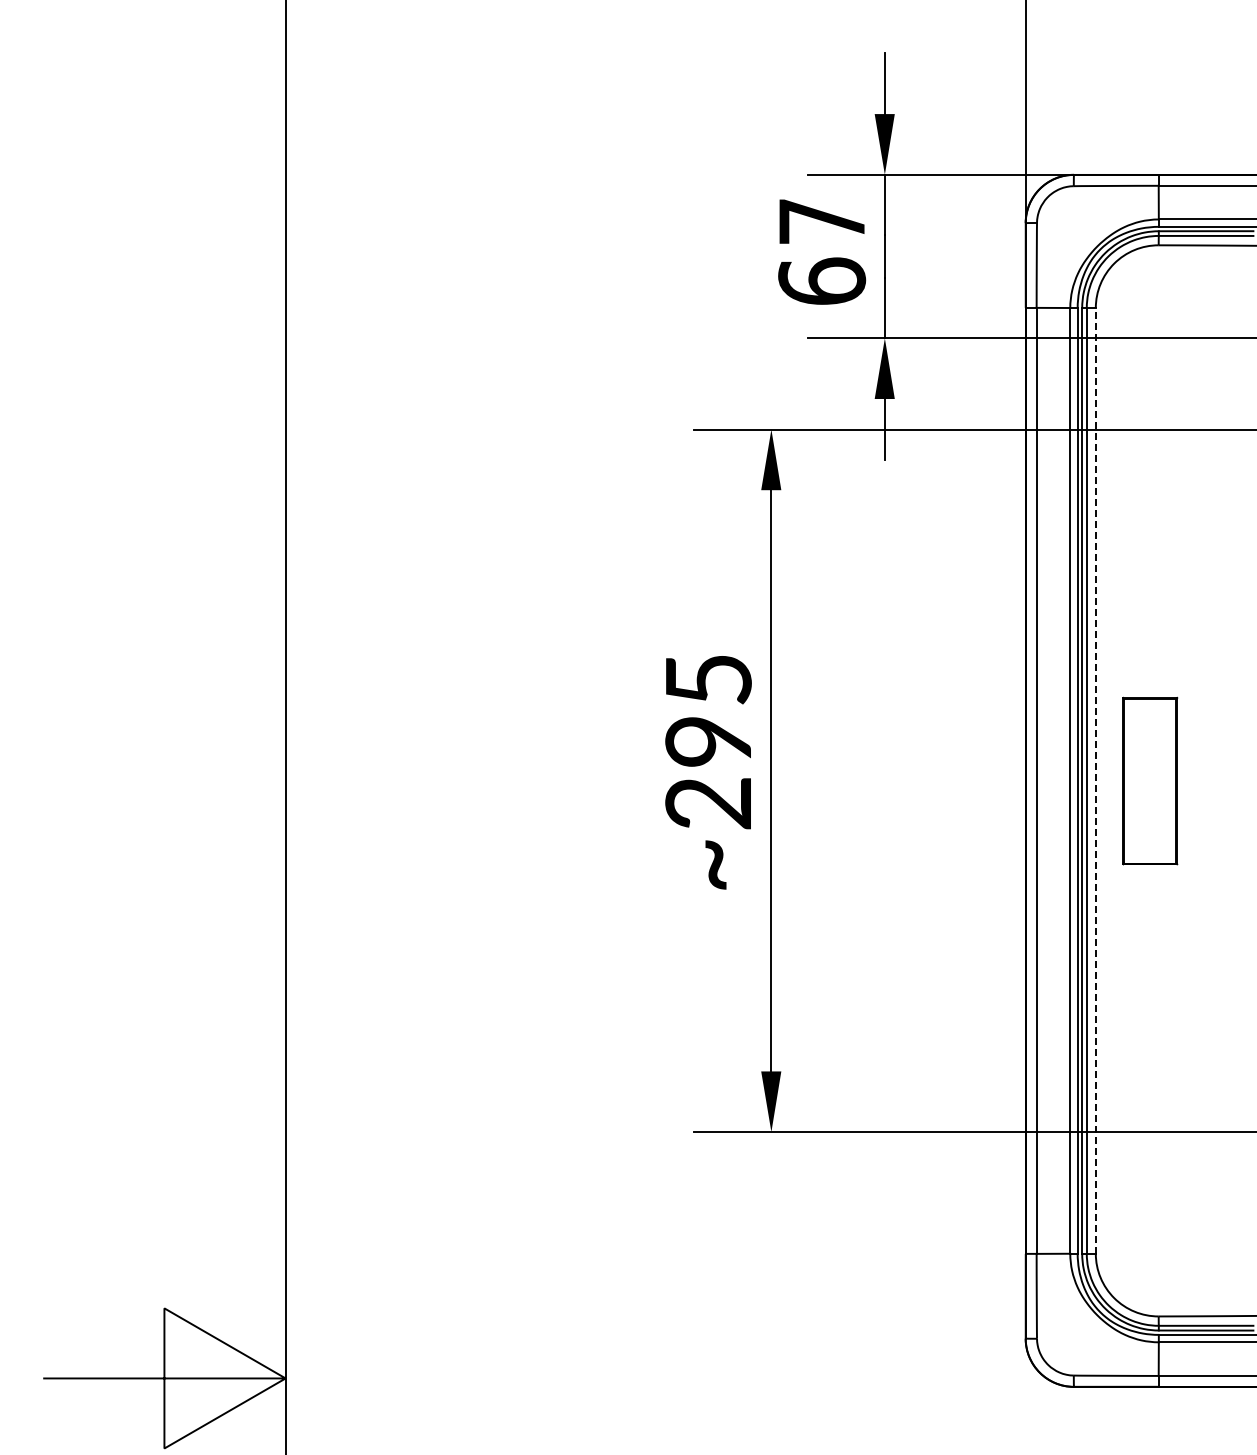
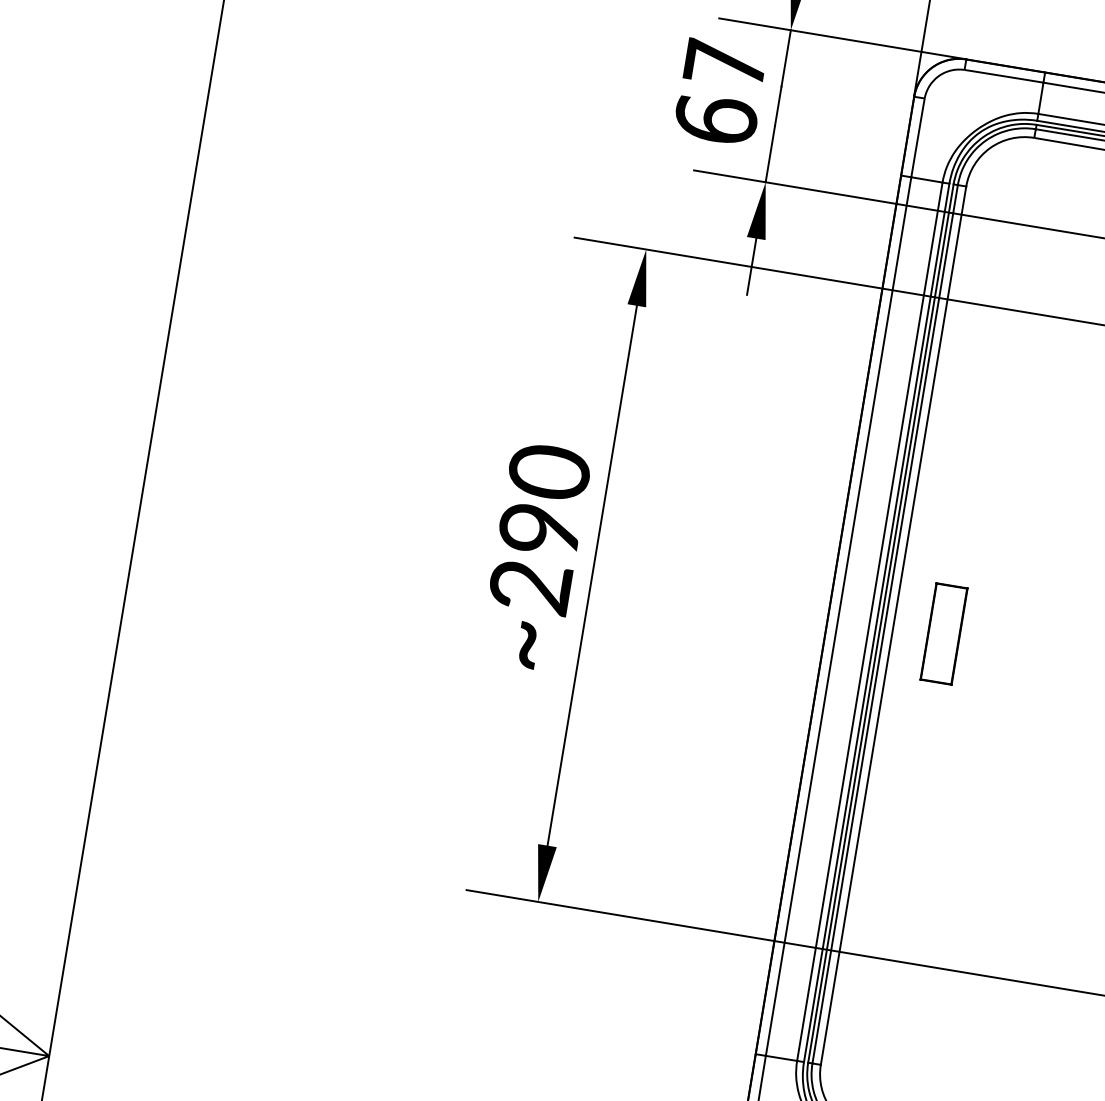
text: (708, 679) -> (549, 471), ~295 -> ~290
line: (1095, 780) -> (893, 625), dashed -> solid
part: (1149, 780) -> (943, 633), size x0.62

